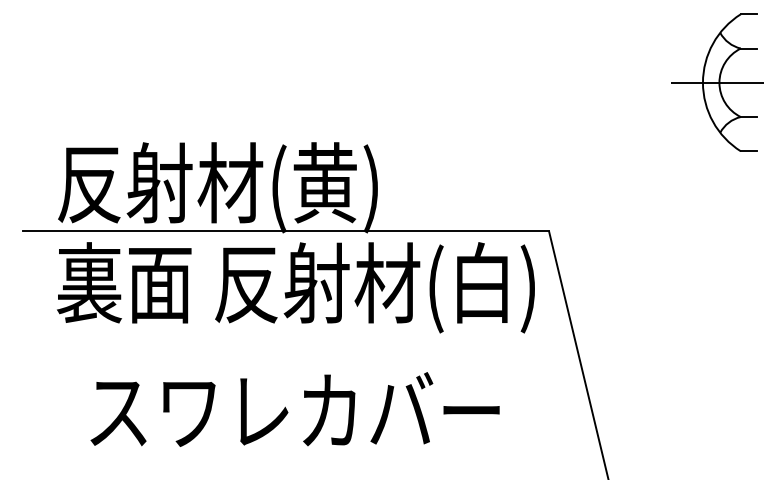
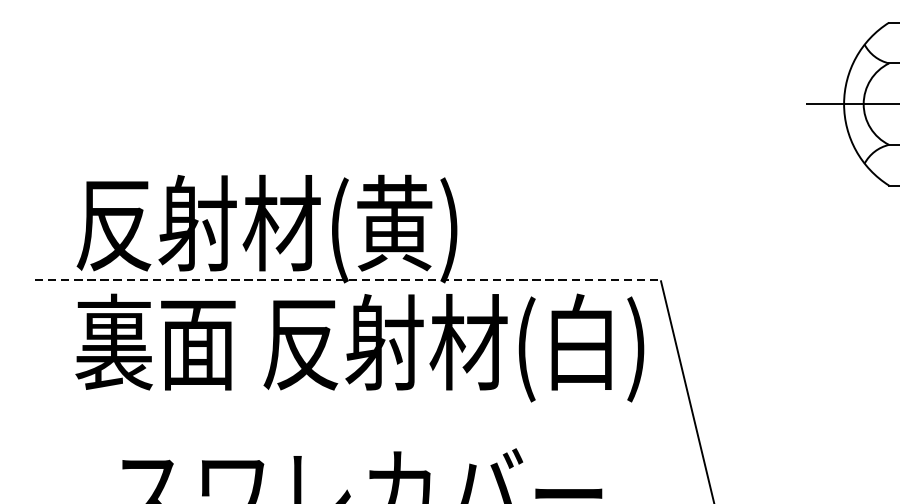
line: (286, 230) -> (348, 279), solid -> dashed

